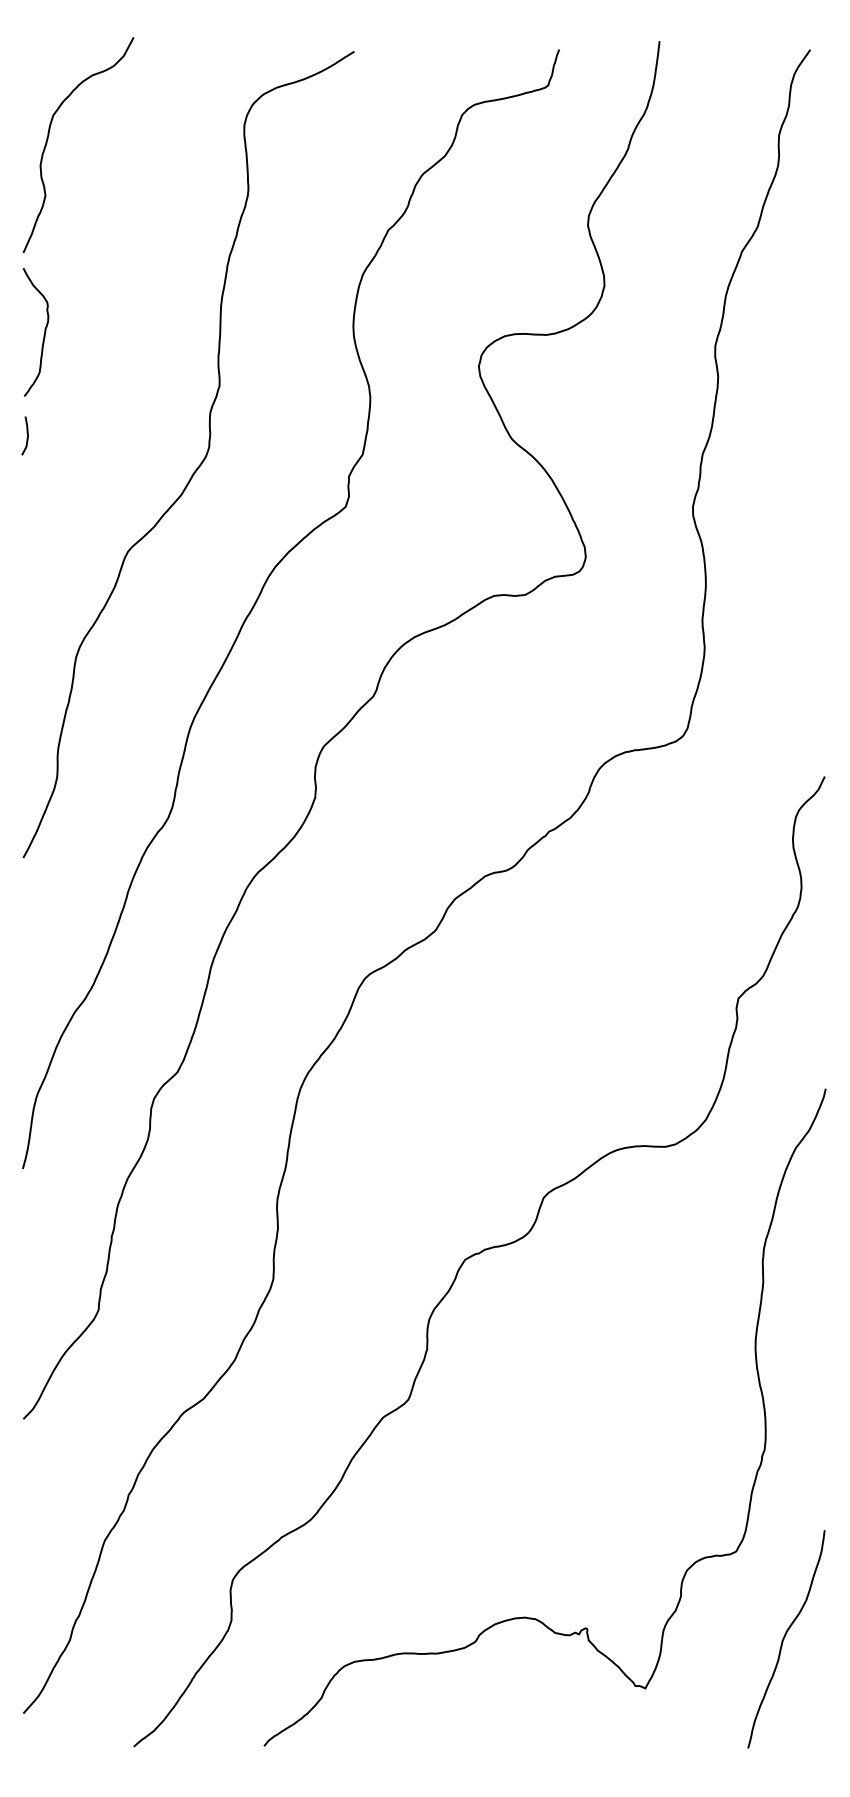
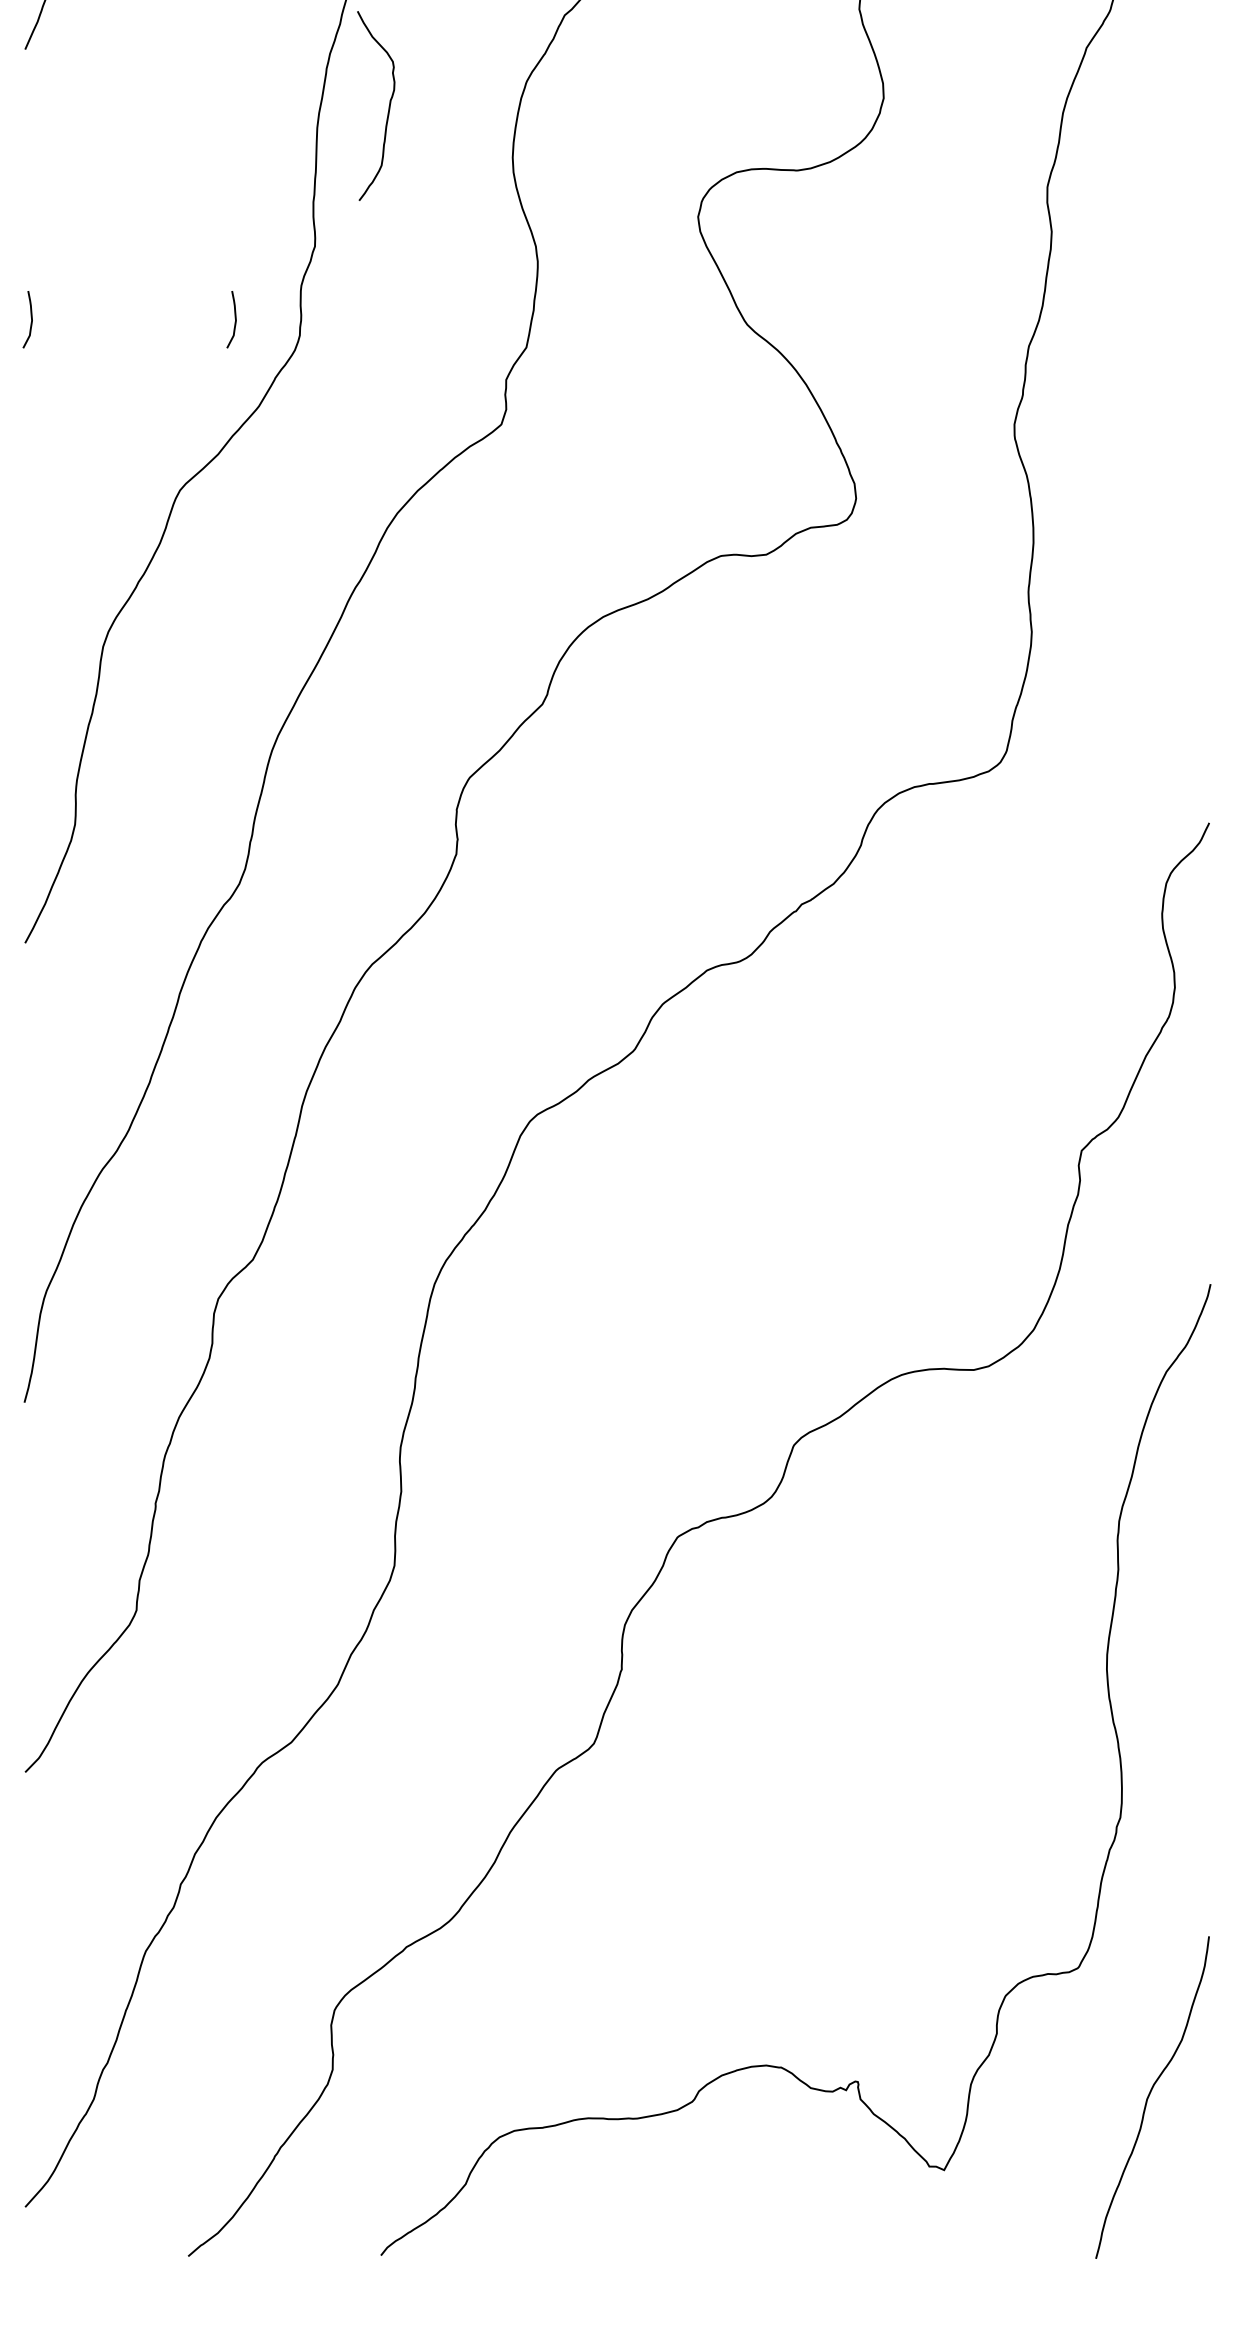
curve: (43, 334) -> (387, 109), moved
curve: (164, 433) -> (233, 316), added

